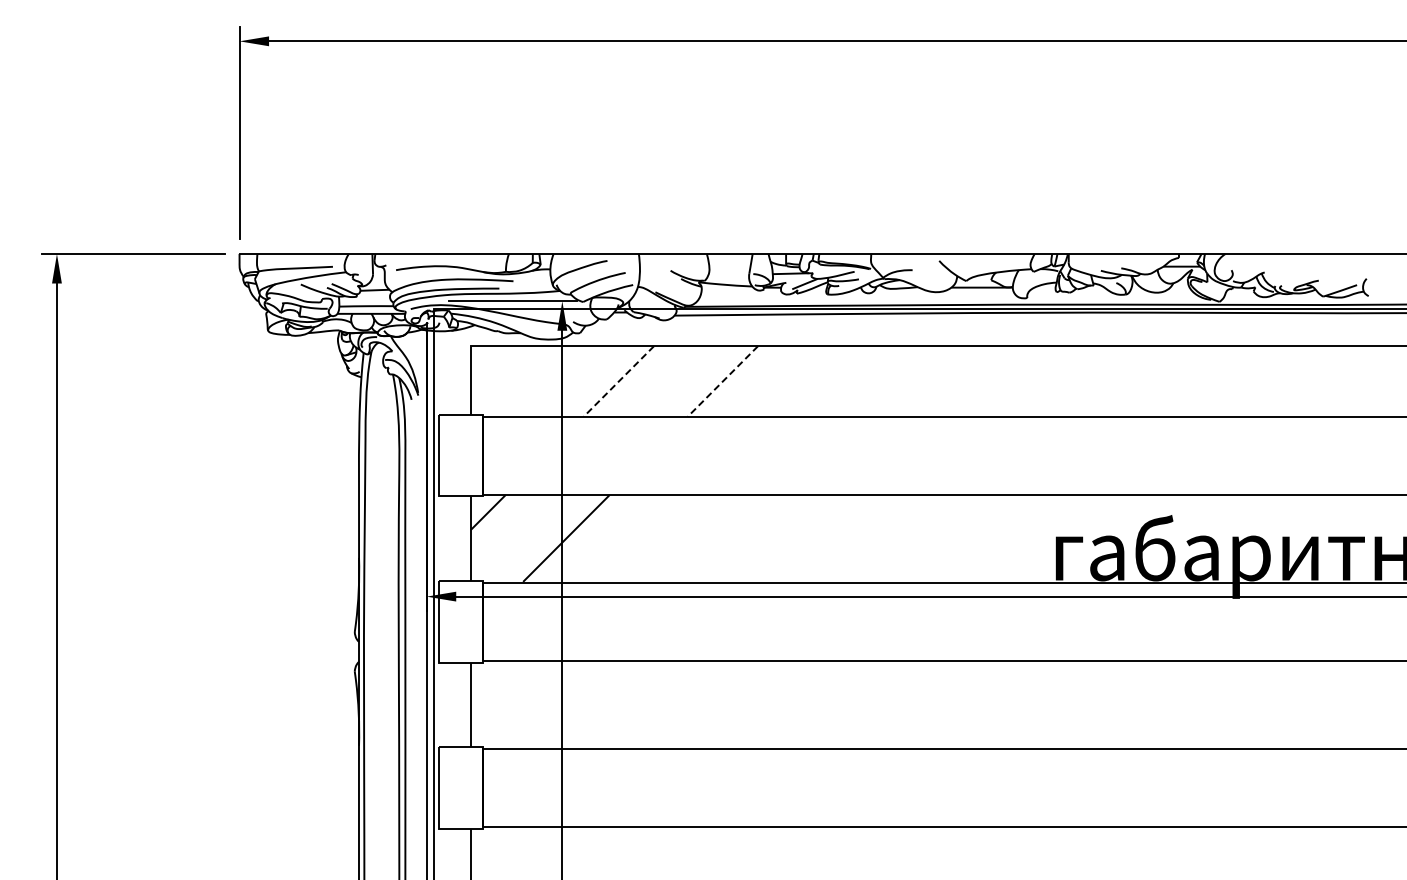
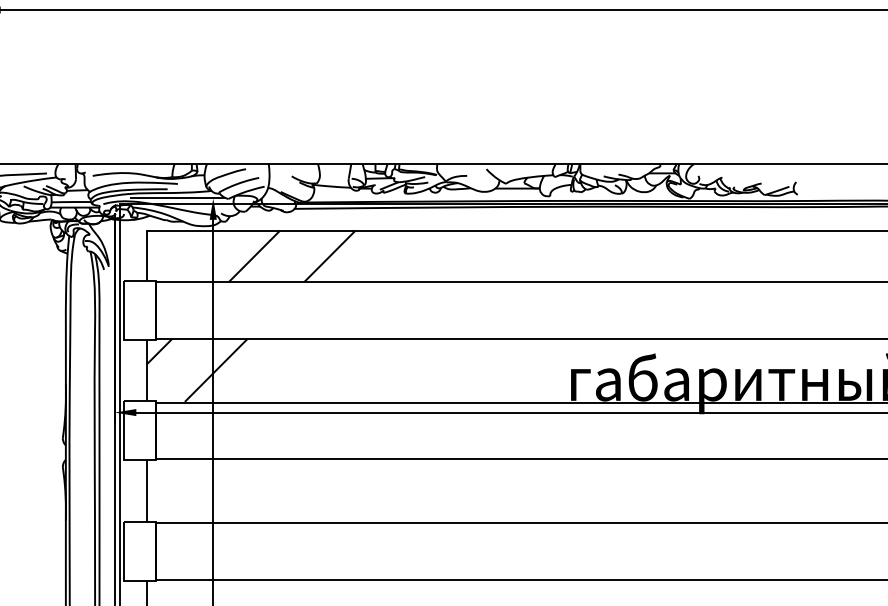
line: (618, 381) -> (253, 256), dashed -> solid
line: (722, 381) -> (329, 256), dashed -> solid

